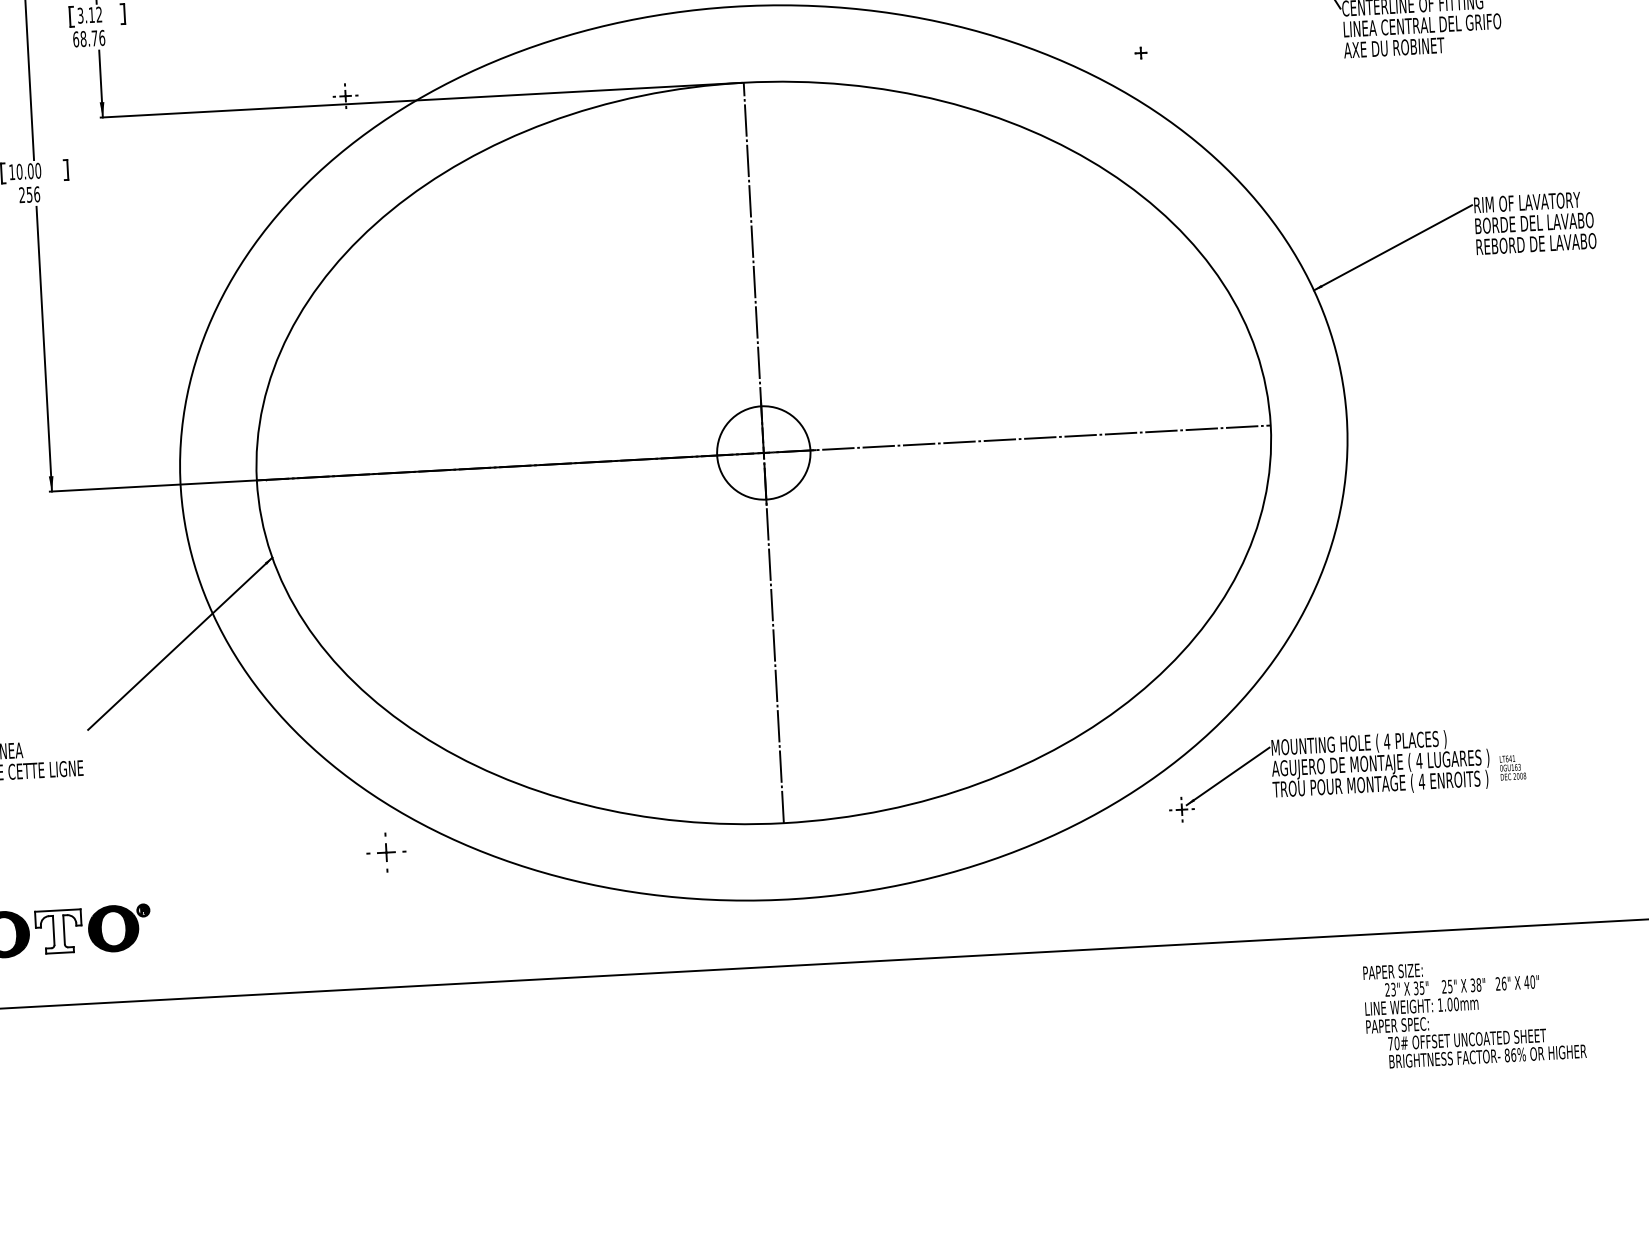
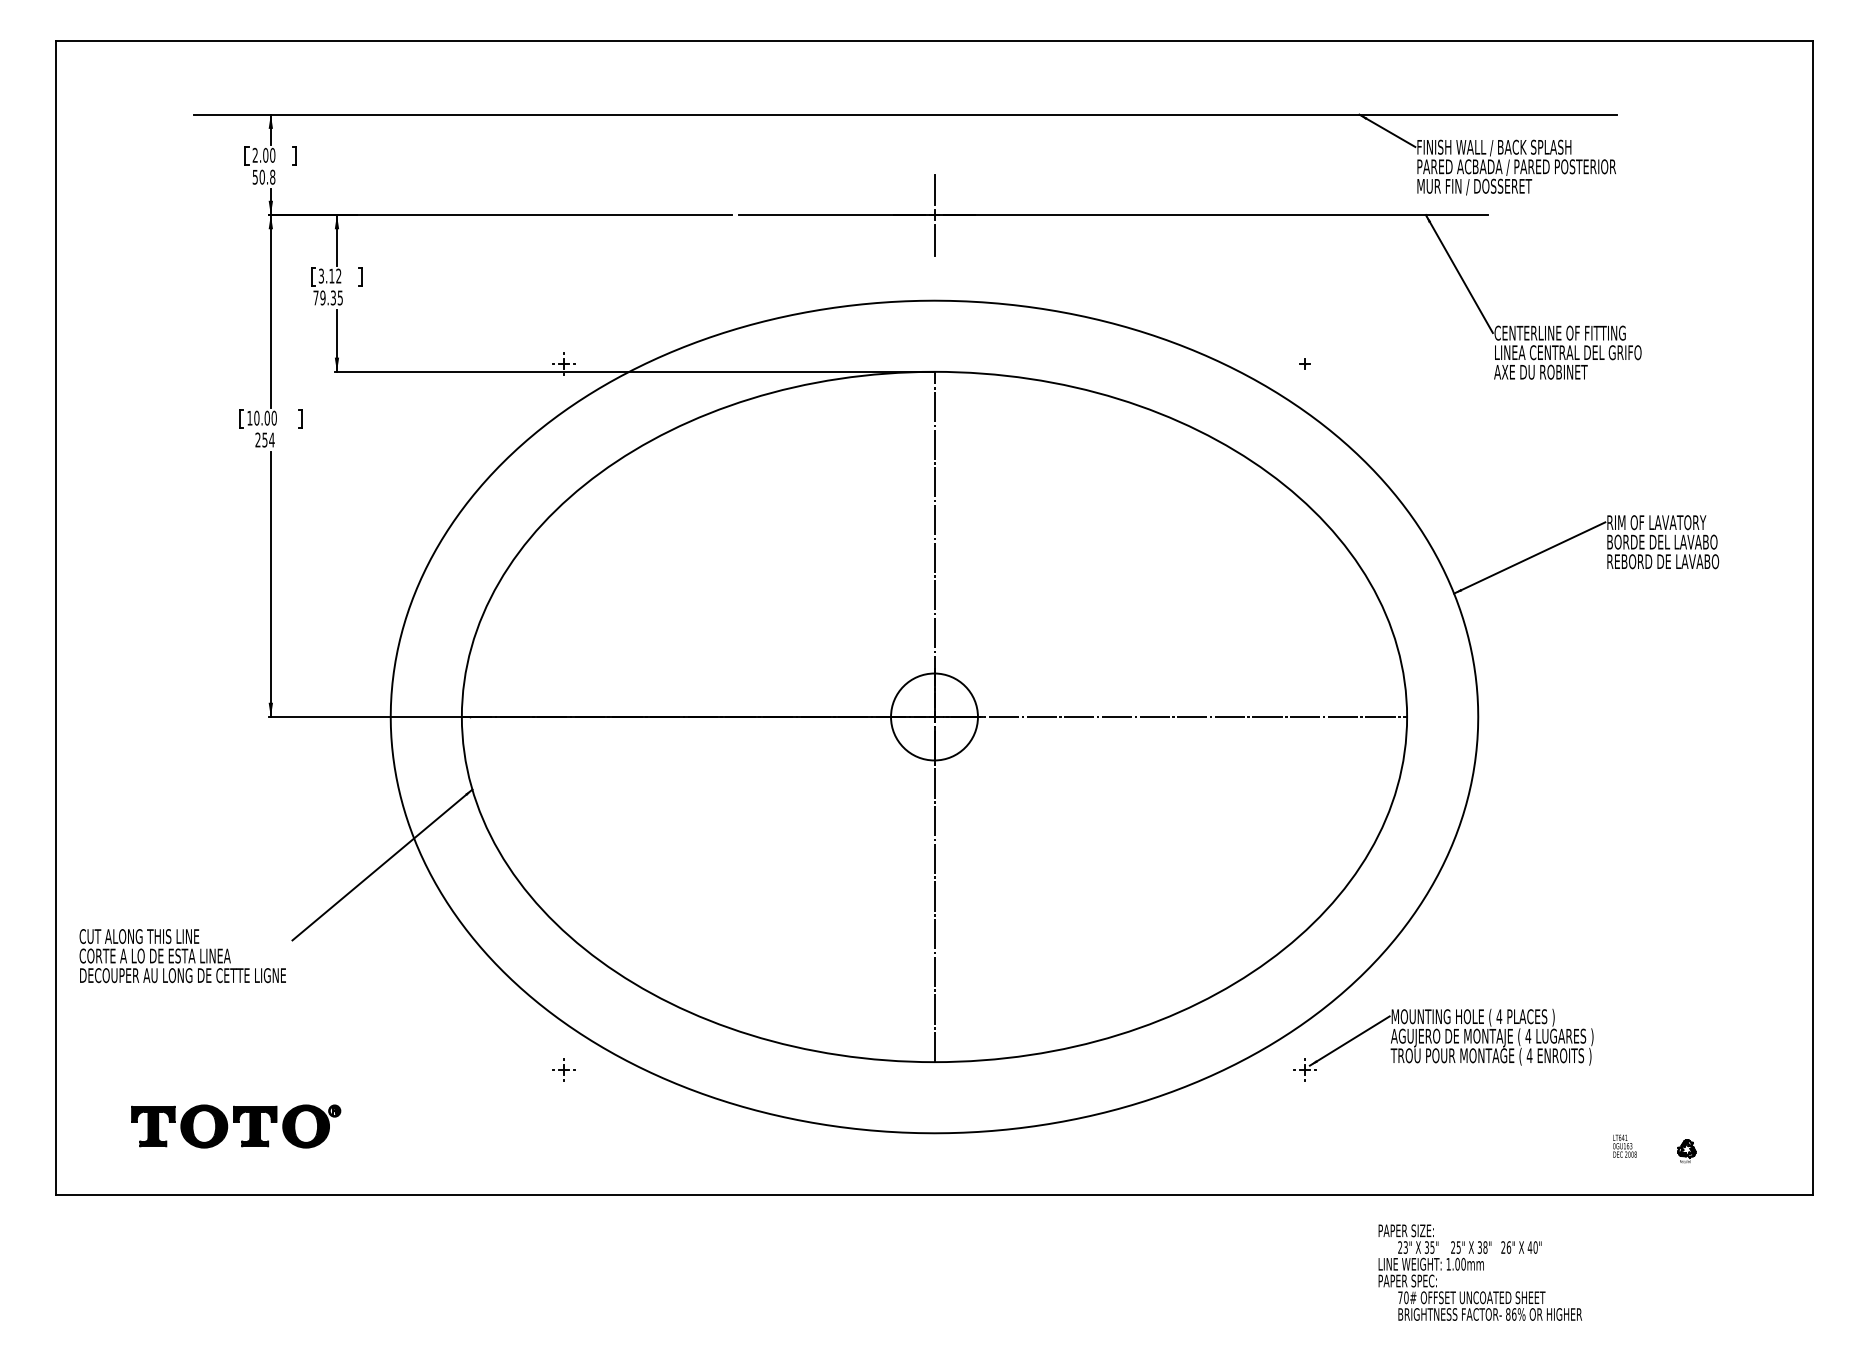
text: (89, 38) -> (328, 297), 68.76 -> 79.35
text: (36, 193) -> (271, 439), 256 -> 254
text: (1512, 766) -> (1624, 1145), moved
part: (386, 852) -> (563, 1069), size x0.62
part: (1595, 875) -> (1686, 1151), added
fill: (58, 931) -> (254, 1126), added
text: (1473, 1012) -> (1479, 1272), moved

